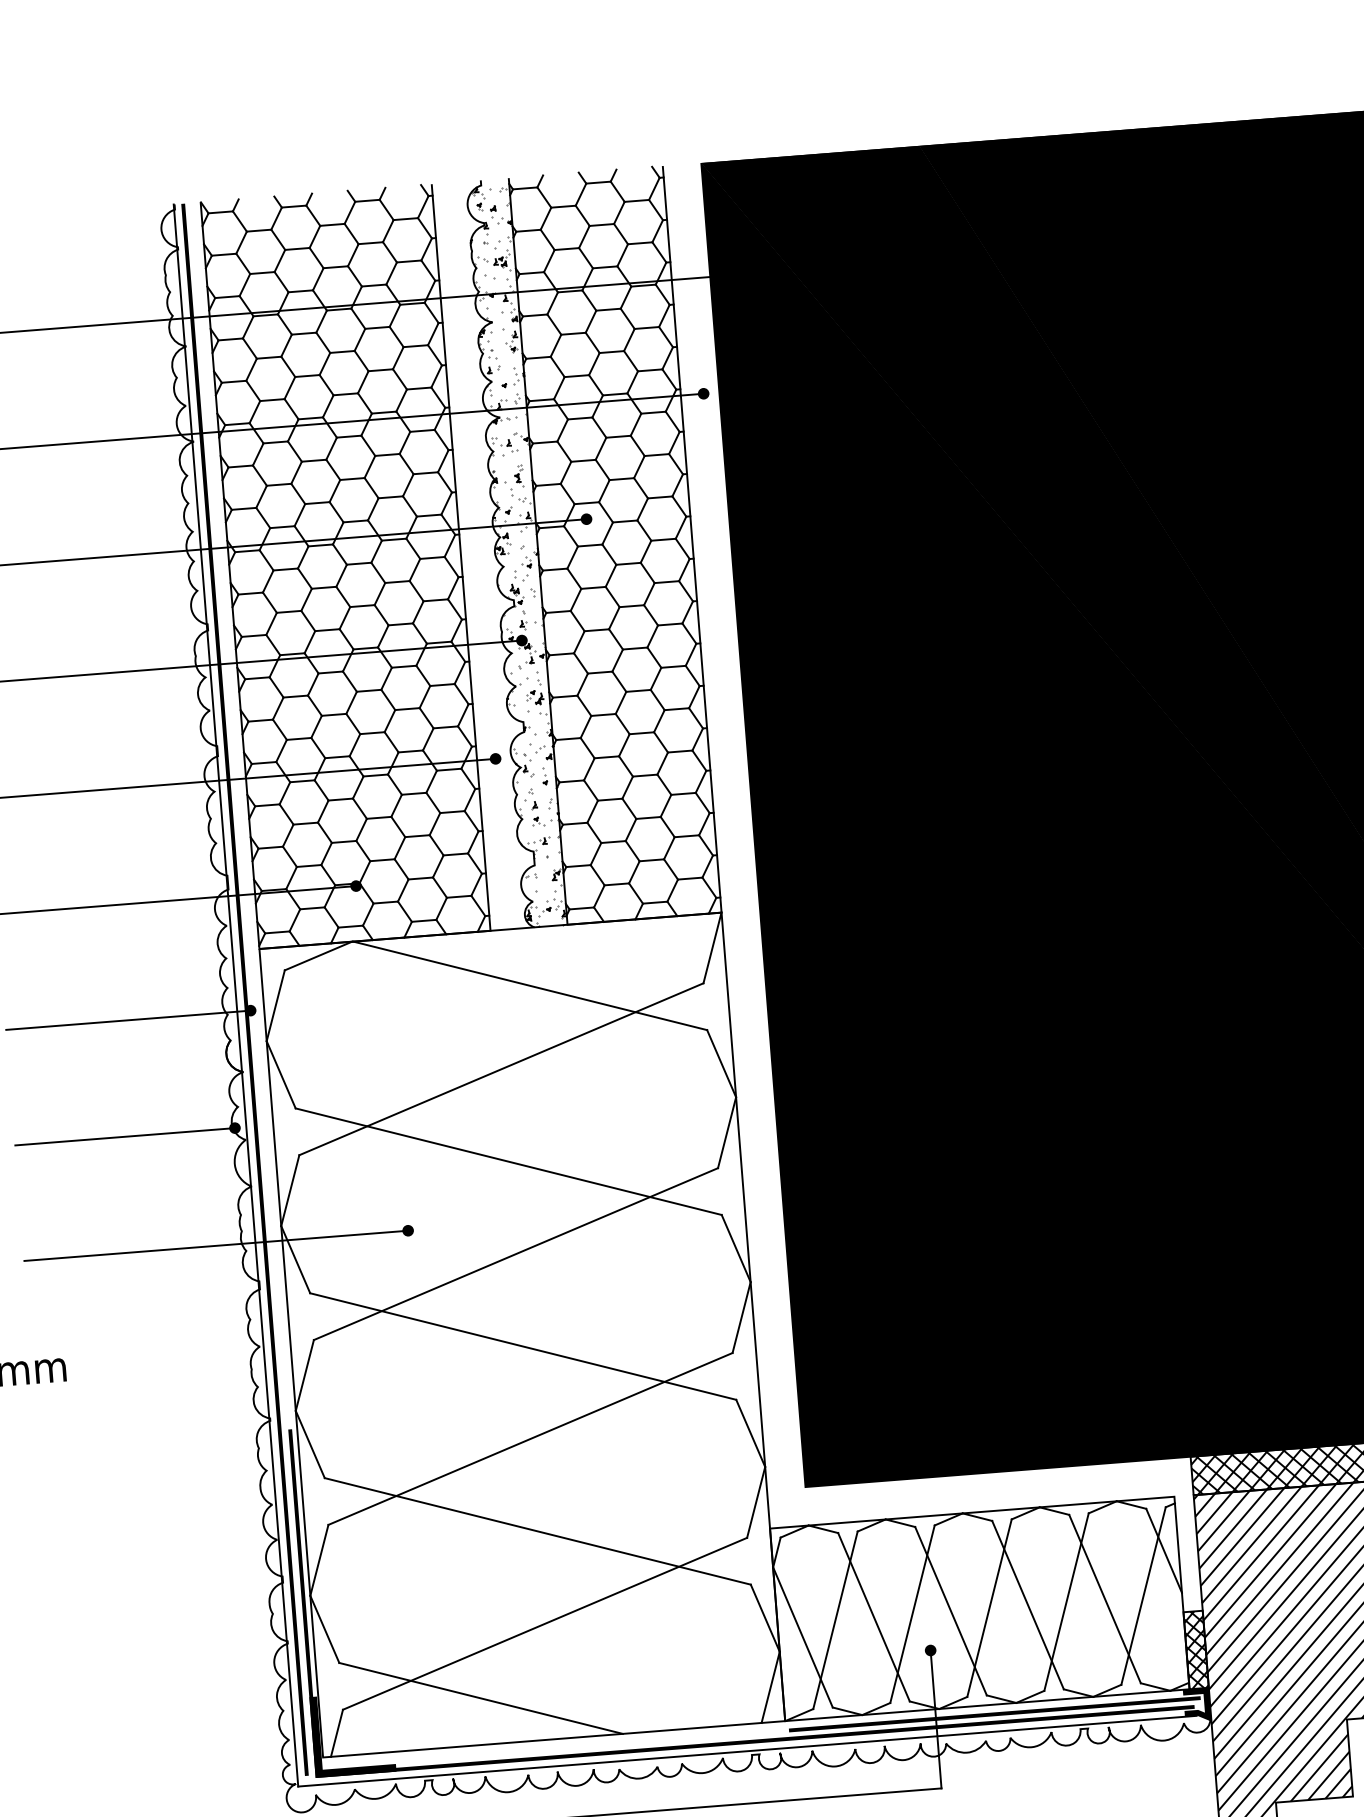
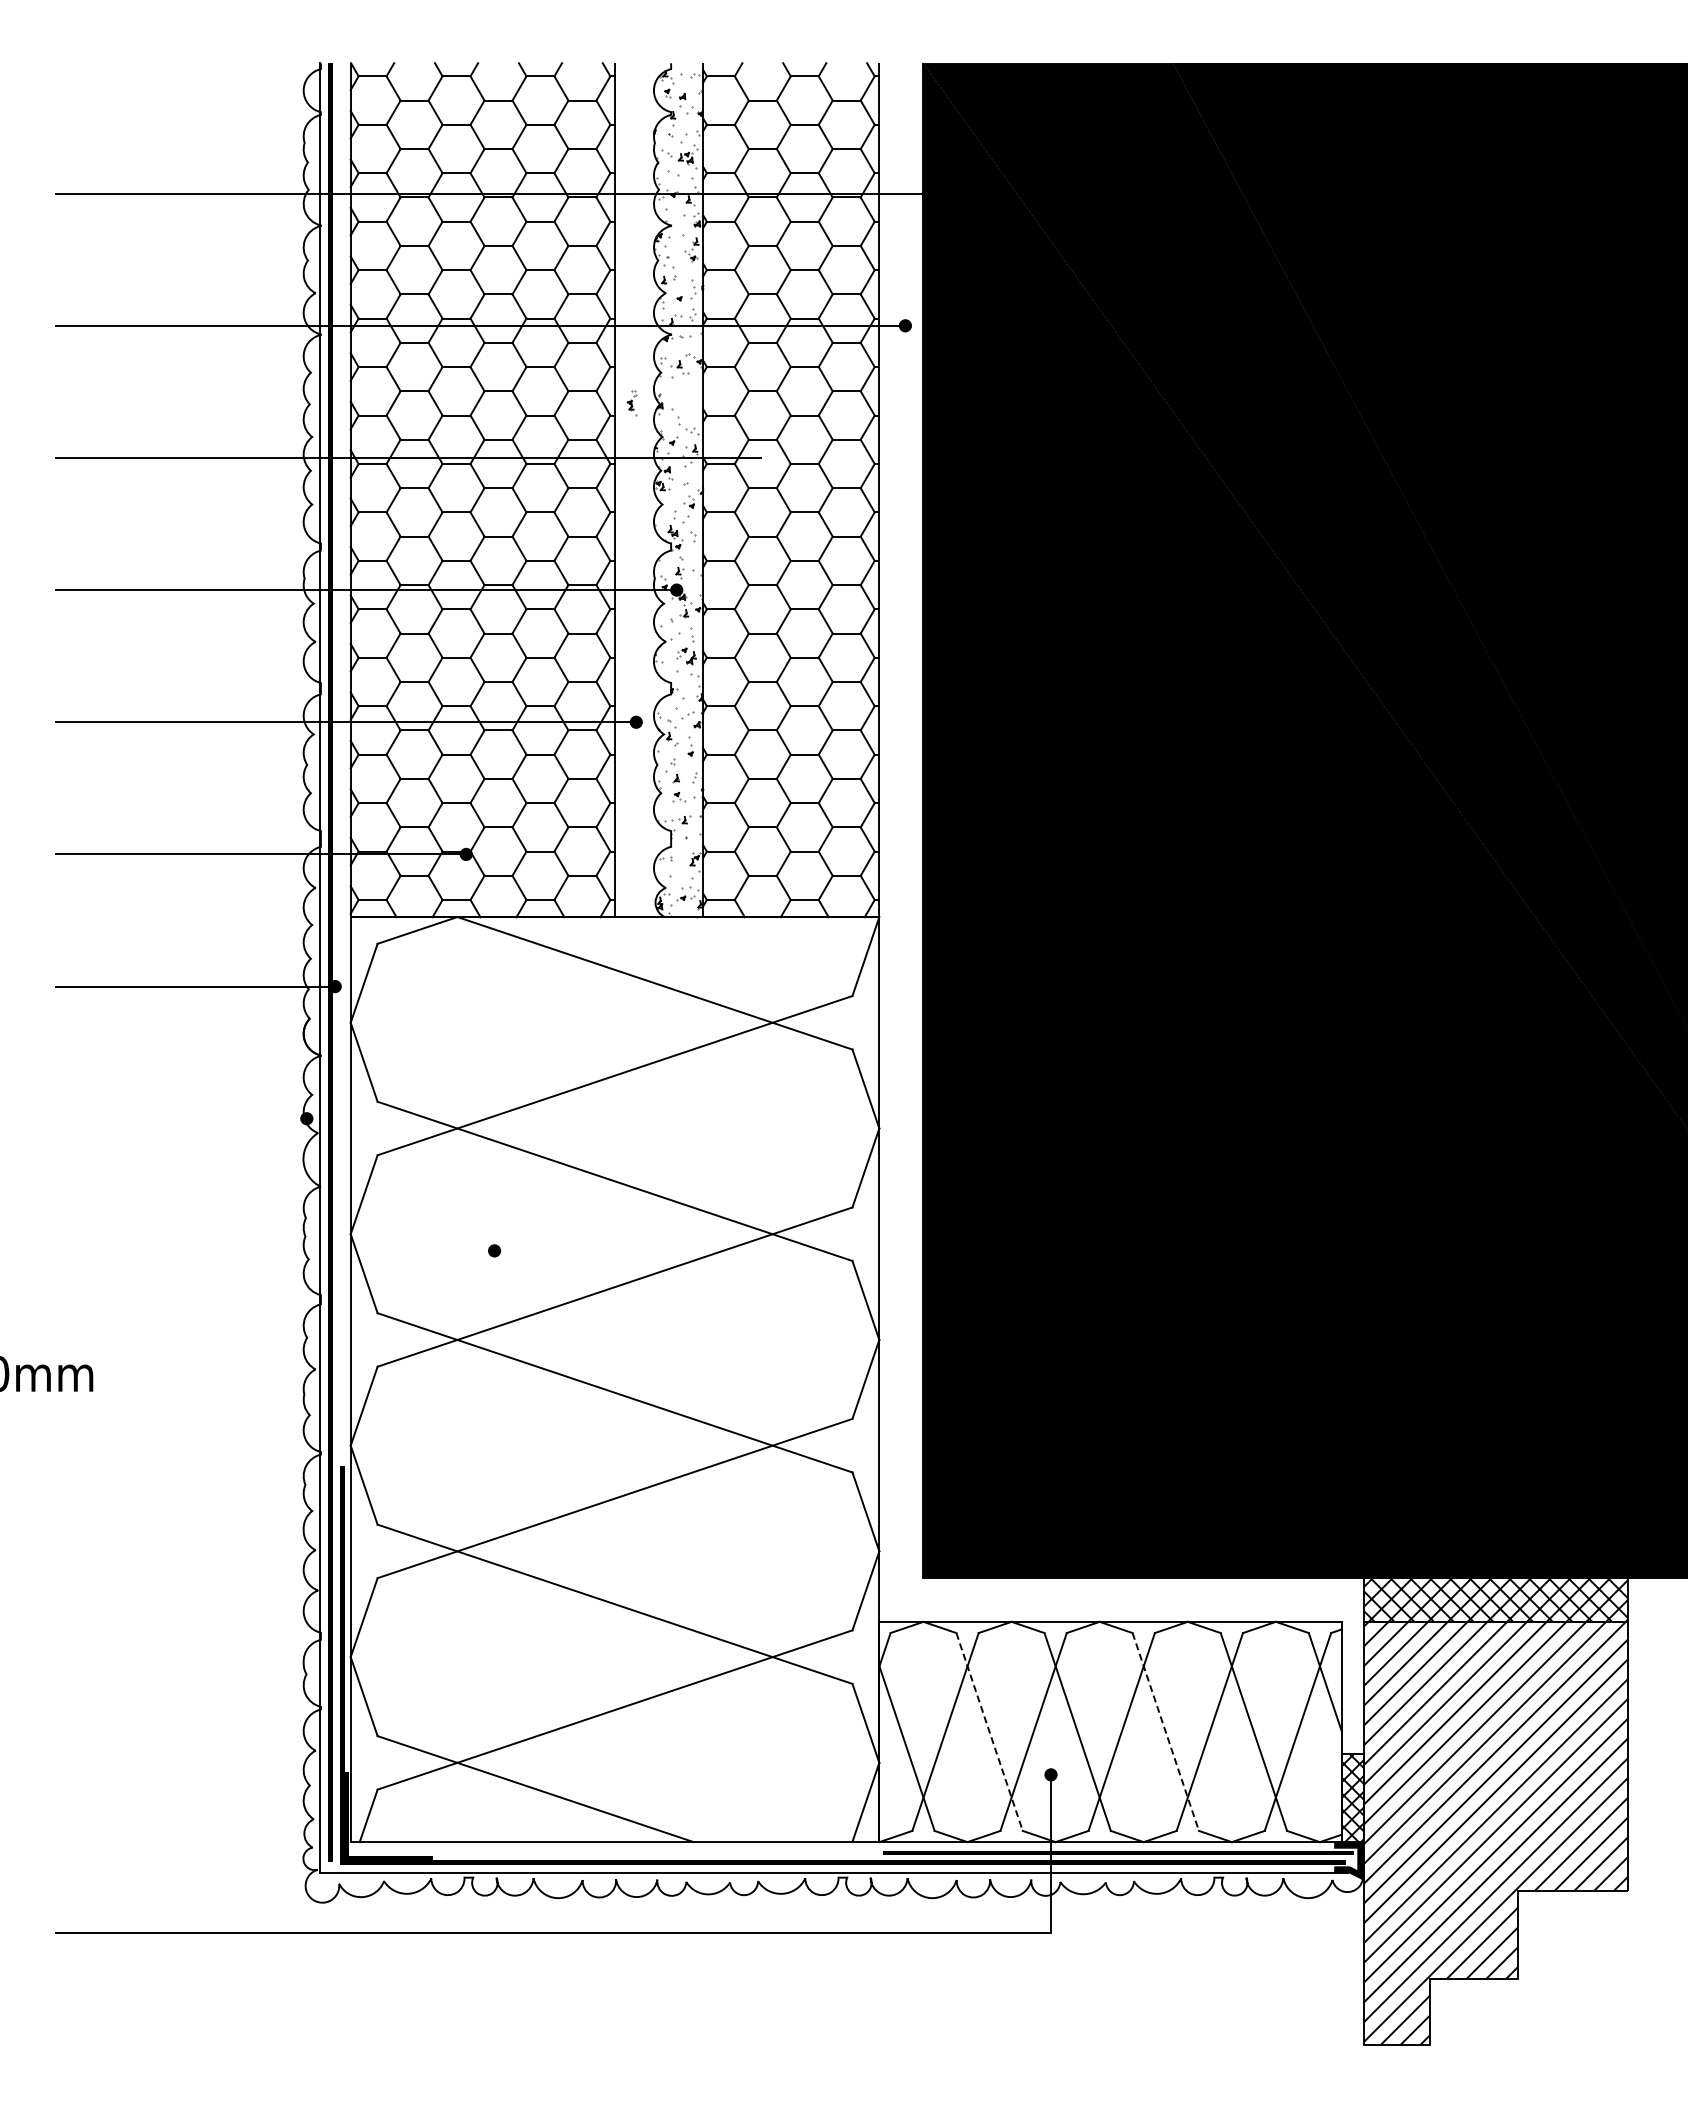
part: (518, 476) -> (631, 403), moved
fill: (586, 518) -> (760, 457), removed
line: (124, 1136) -> (180, 1118), removed
line: (215, 1245) -> (274, 1250), removed
line: (1027, 1605) -> (1165, 1732), solid -> dashed
line: (873, 1617) -> (989, 1732), solid -> dashed

